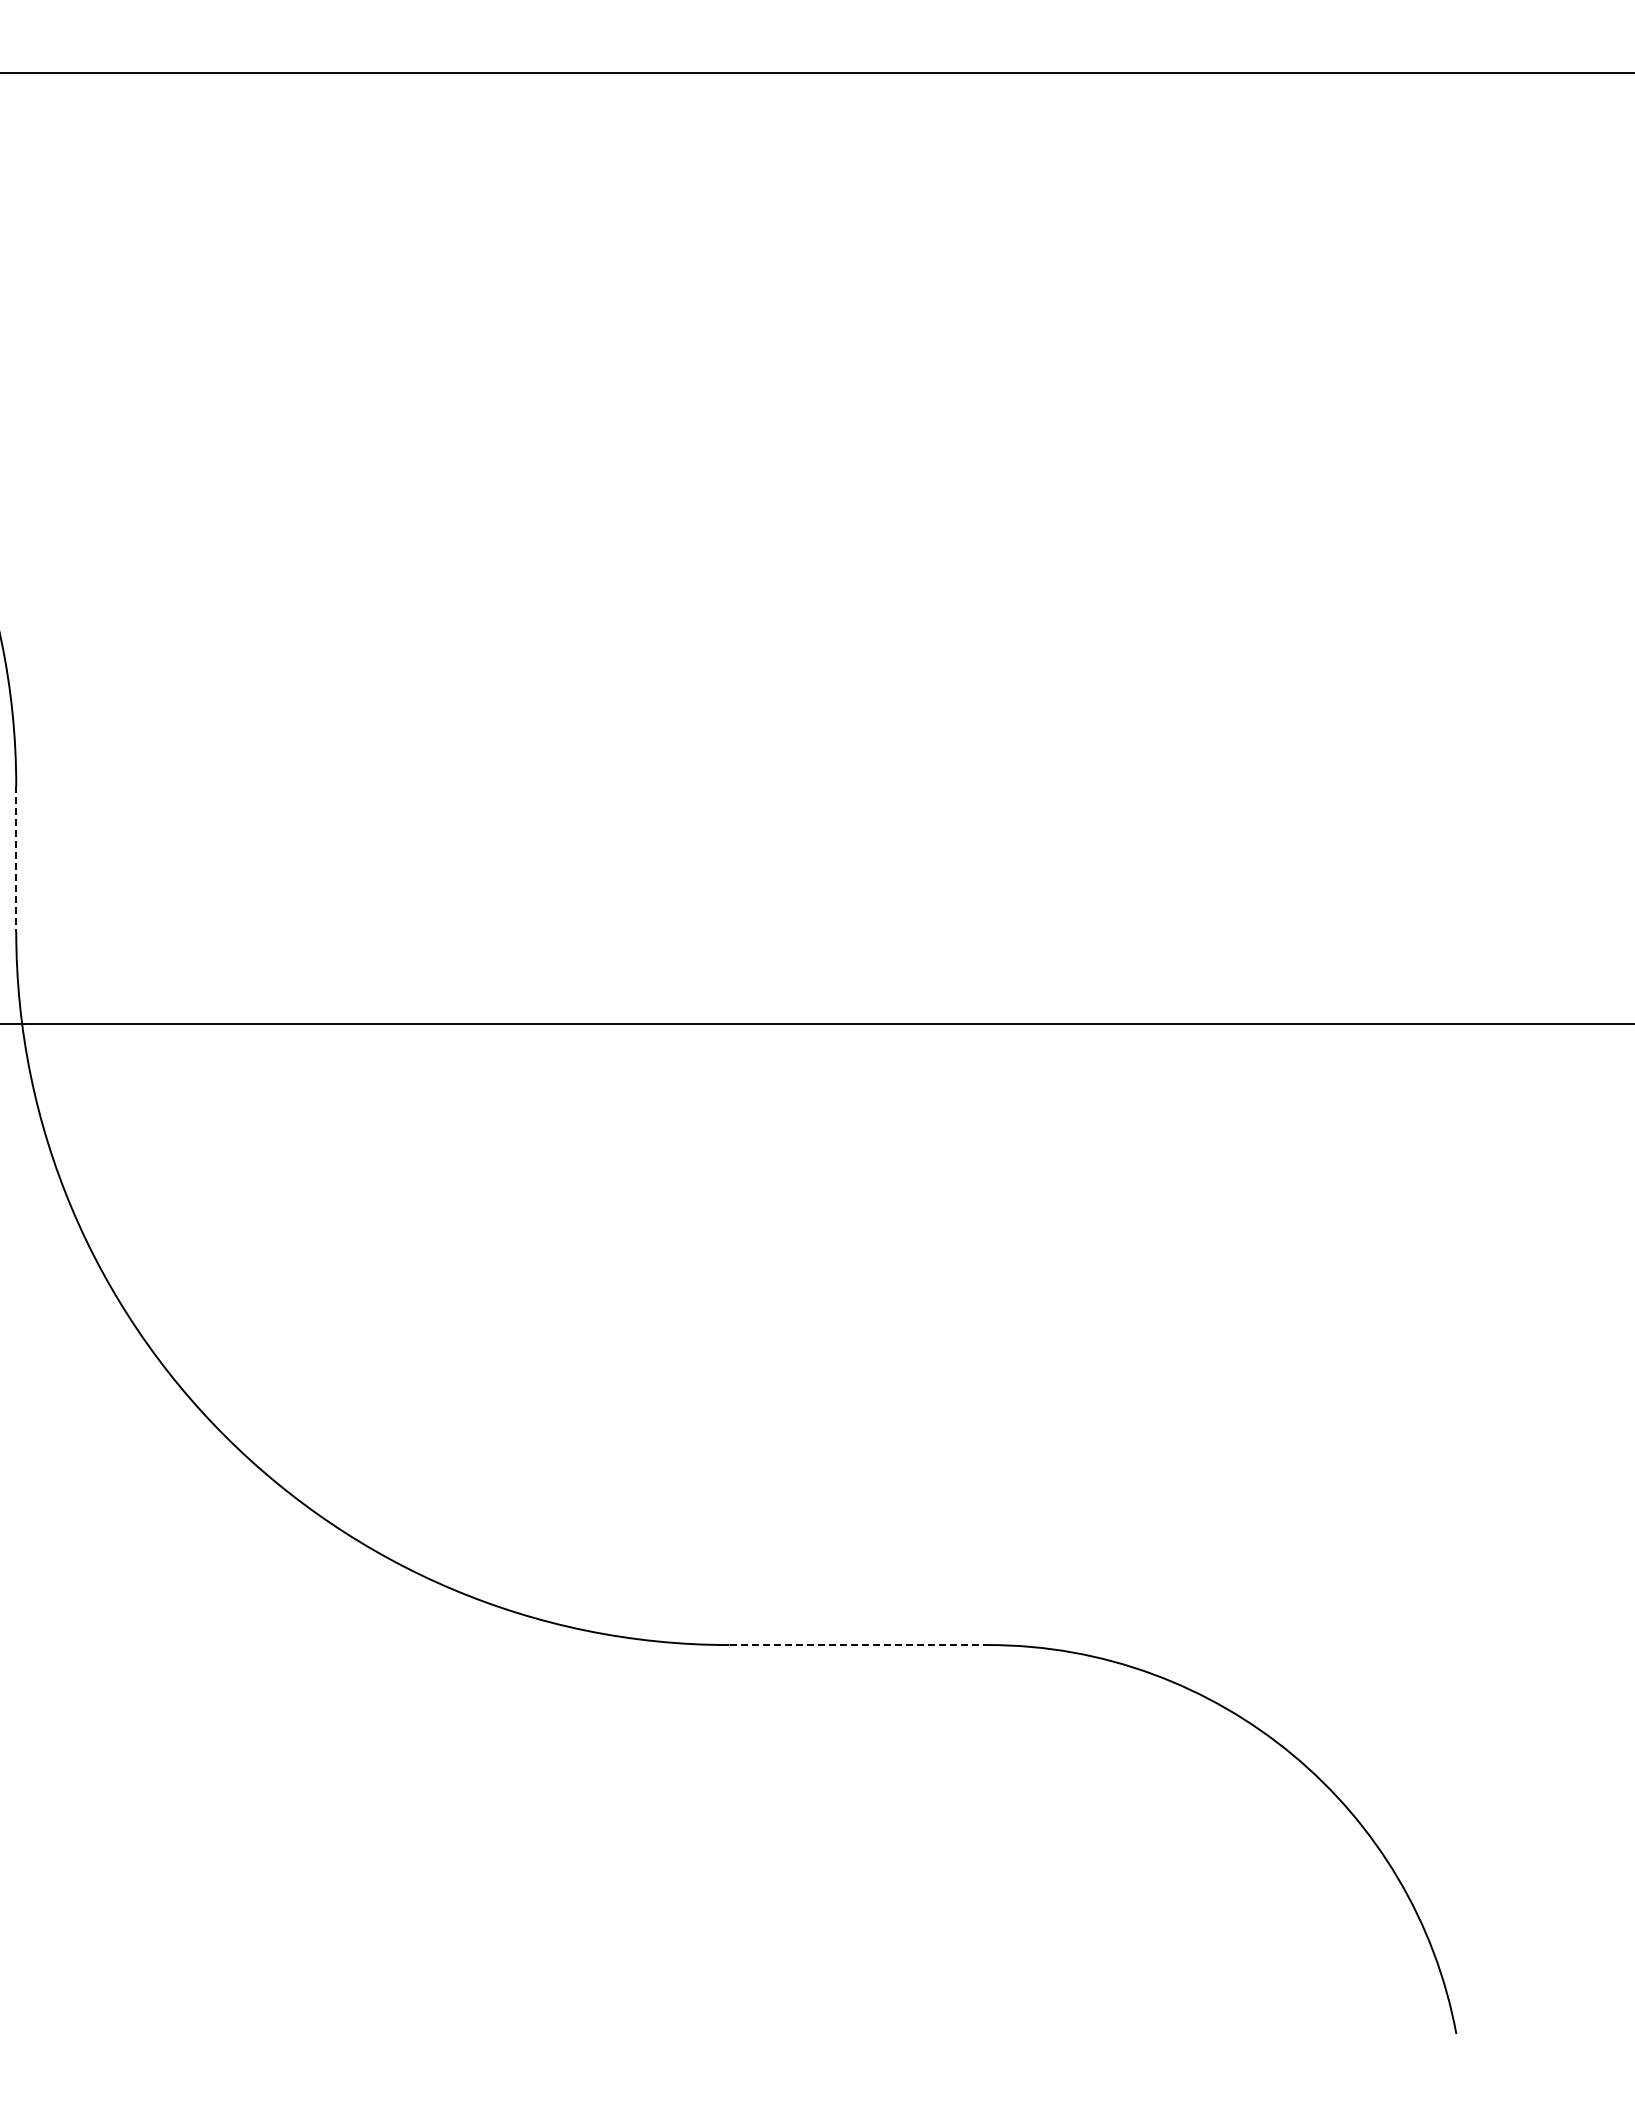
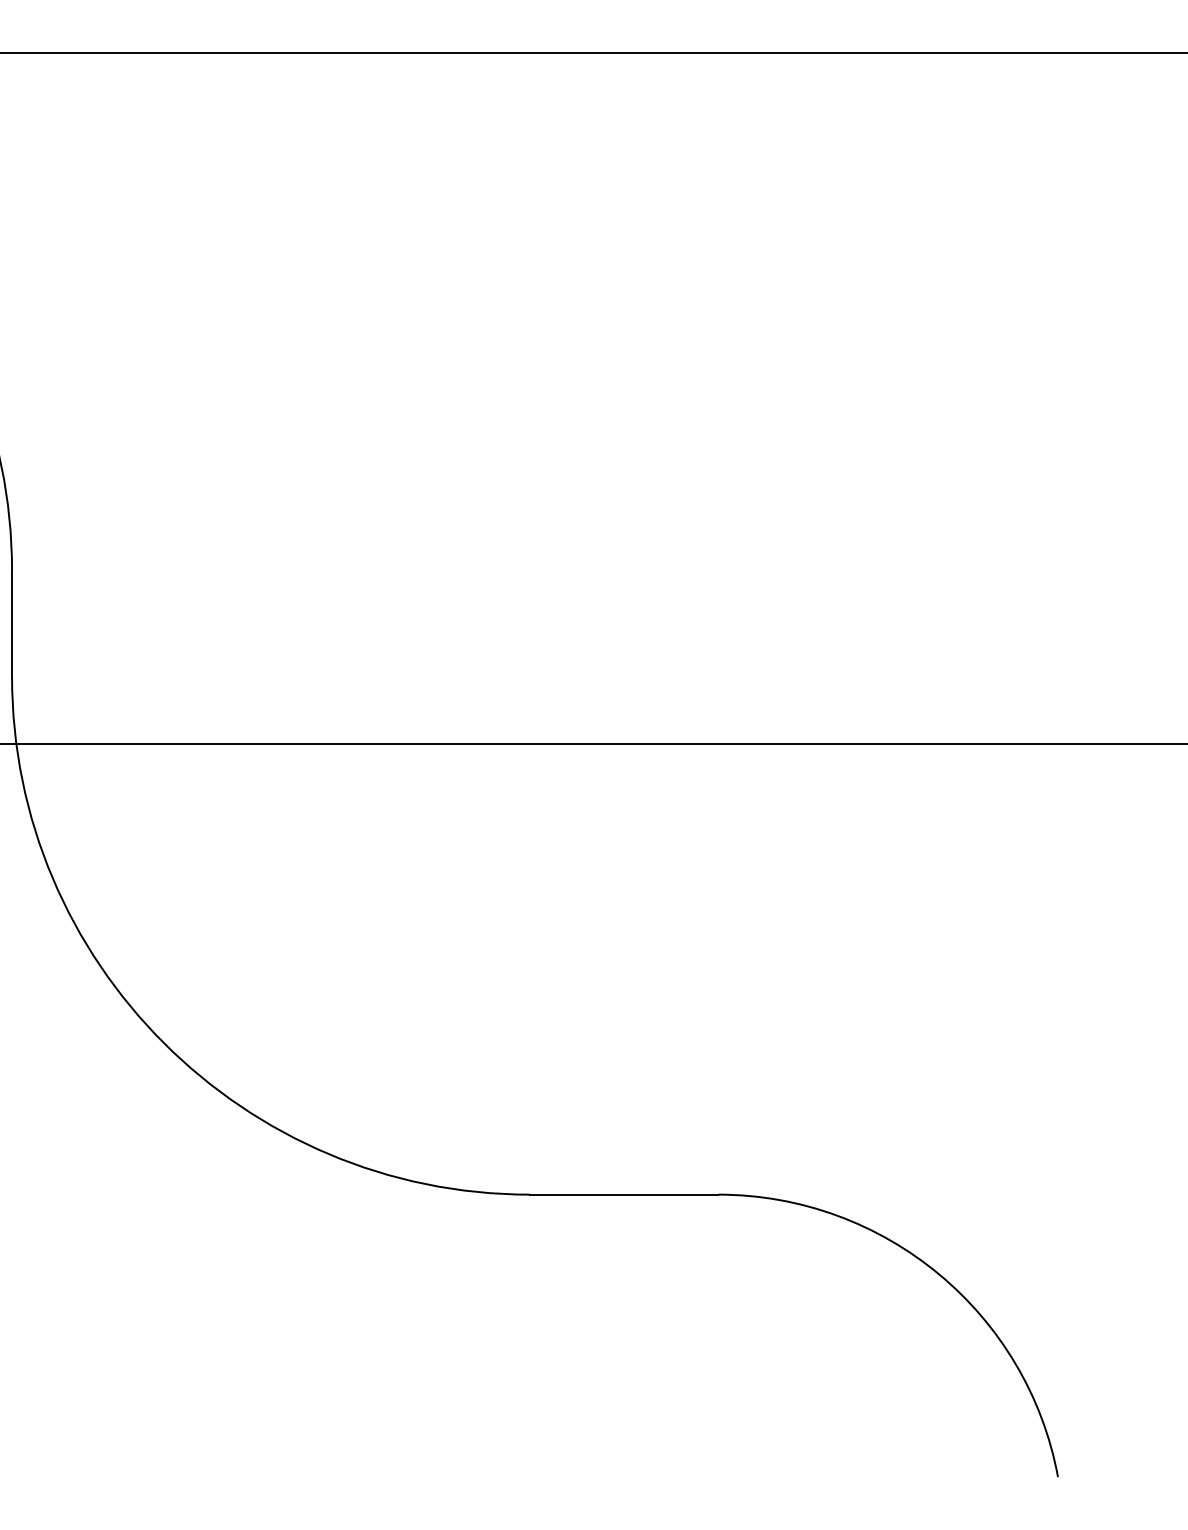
line: (16, 859) -> (12, 624), dashed -> solid
line: (859, 1645) -> (624, 1194), dashed -> solid

